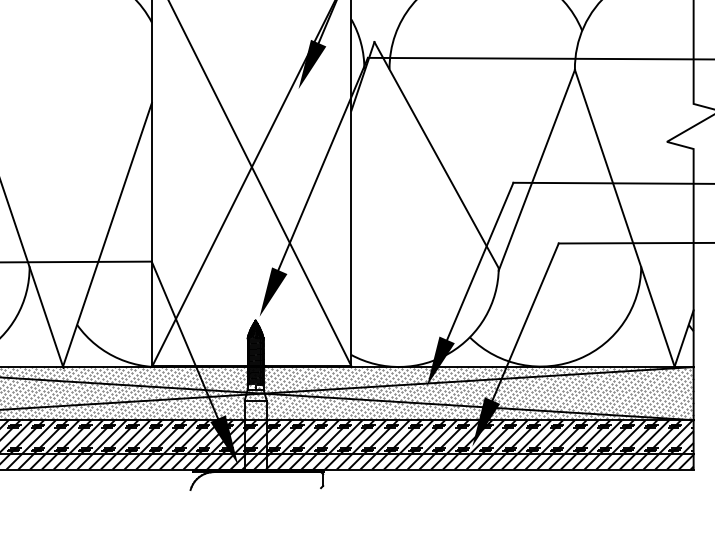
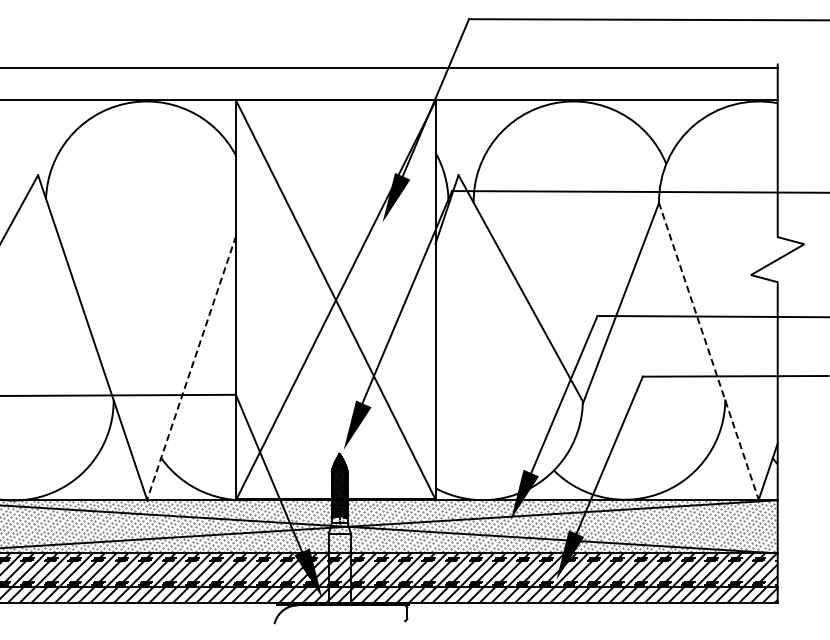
line: (624, 218) -> (708, 351), solid -> dashed
line: (107, 235) -> (191, 368), solid -> dashed

